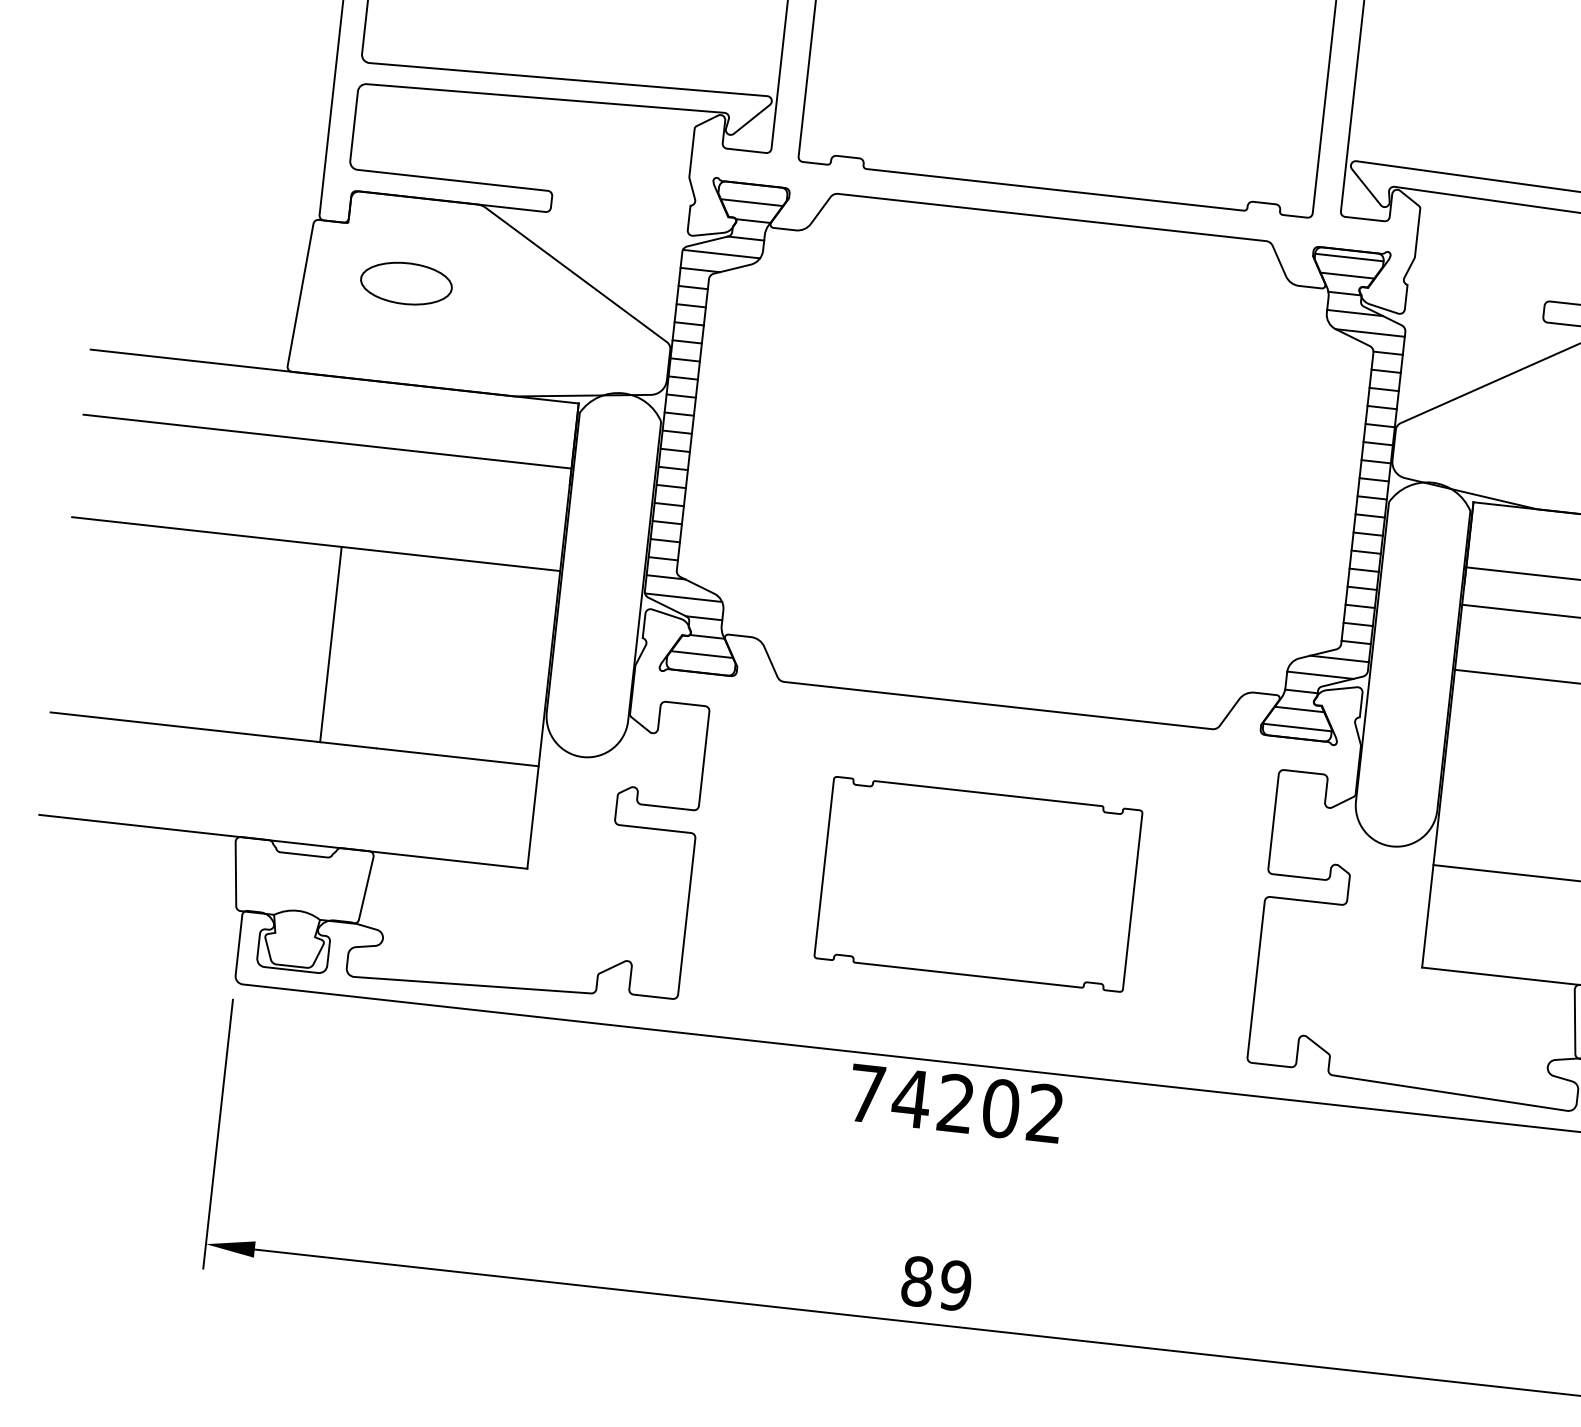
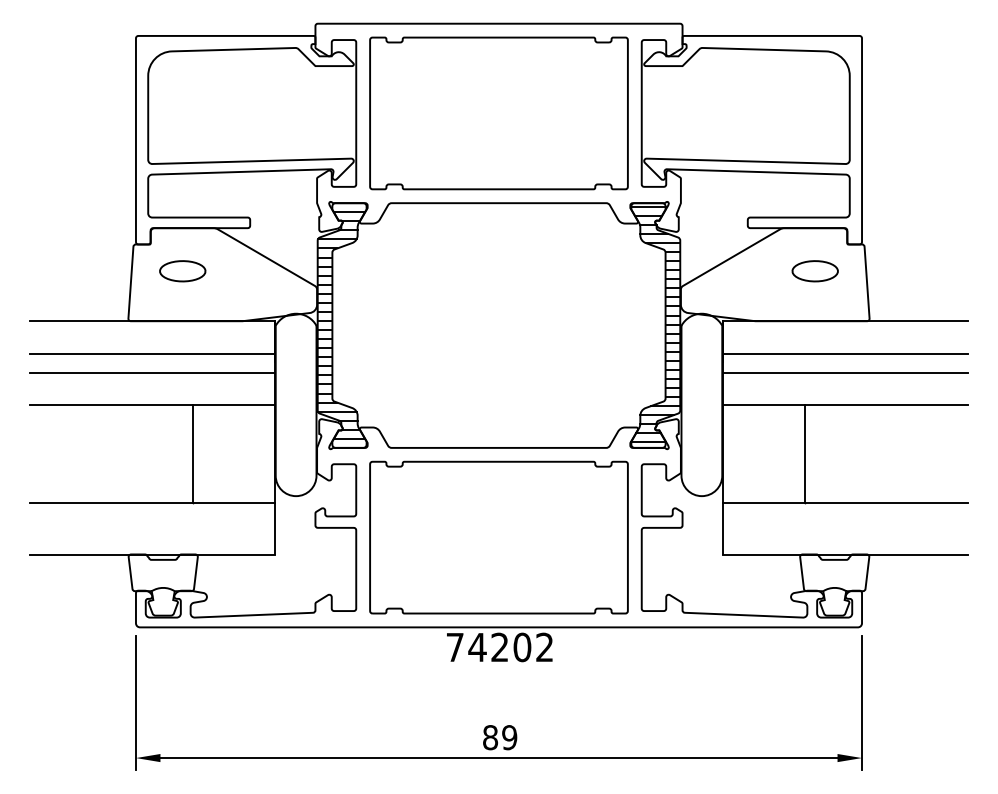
line: (321, 478) -> (151, 372), added
line: (331, 645) -> (193, 454), moved
part: (977, 884) -> (498, 537), size x1.67

